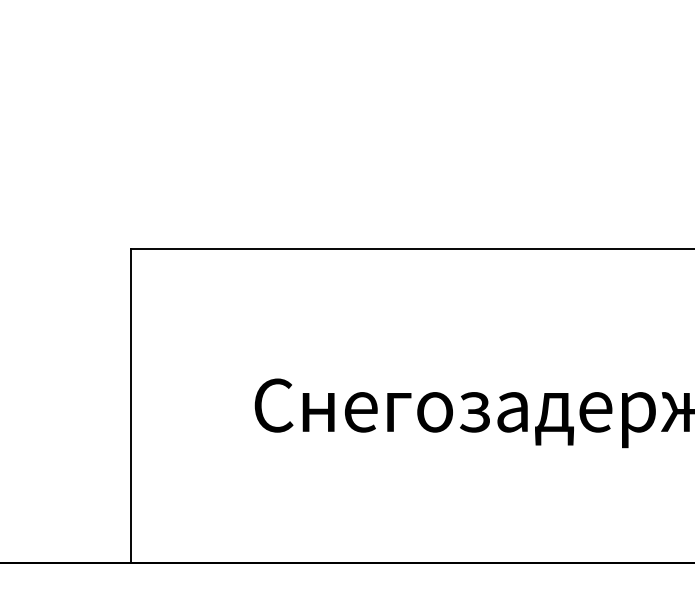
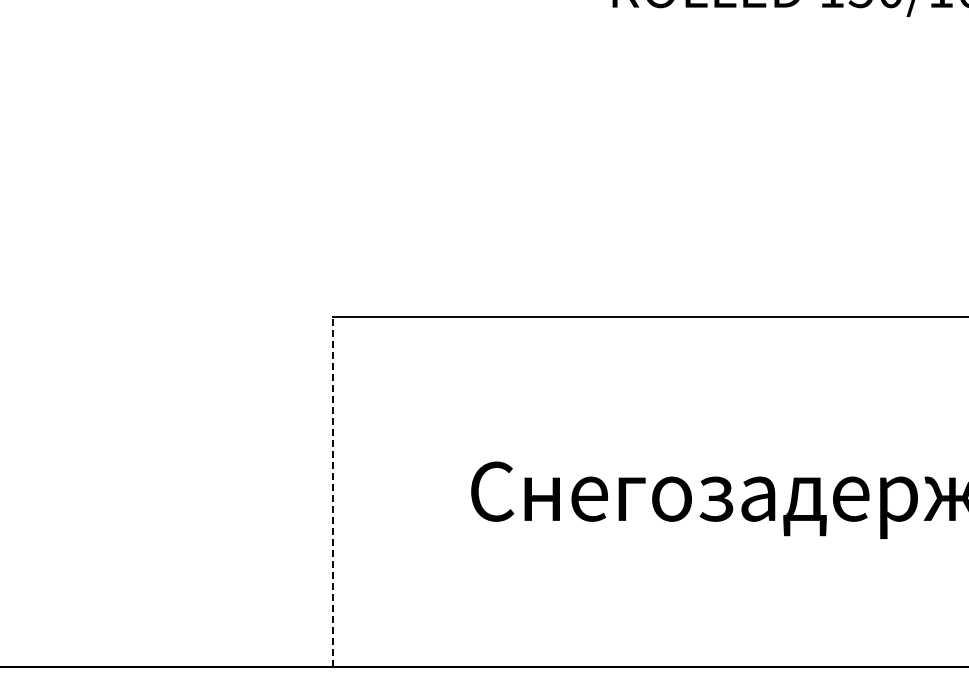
line: (131, 405) -> (333, 491), solid -> dashed

